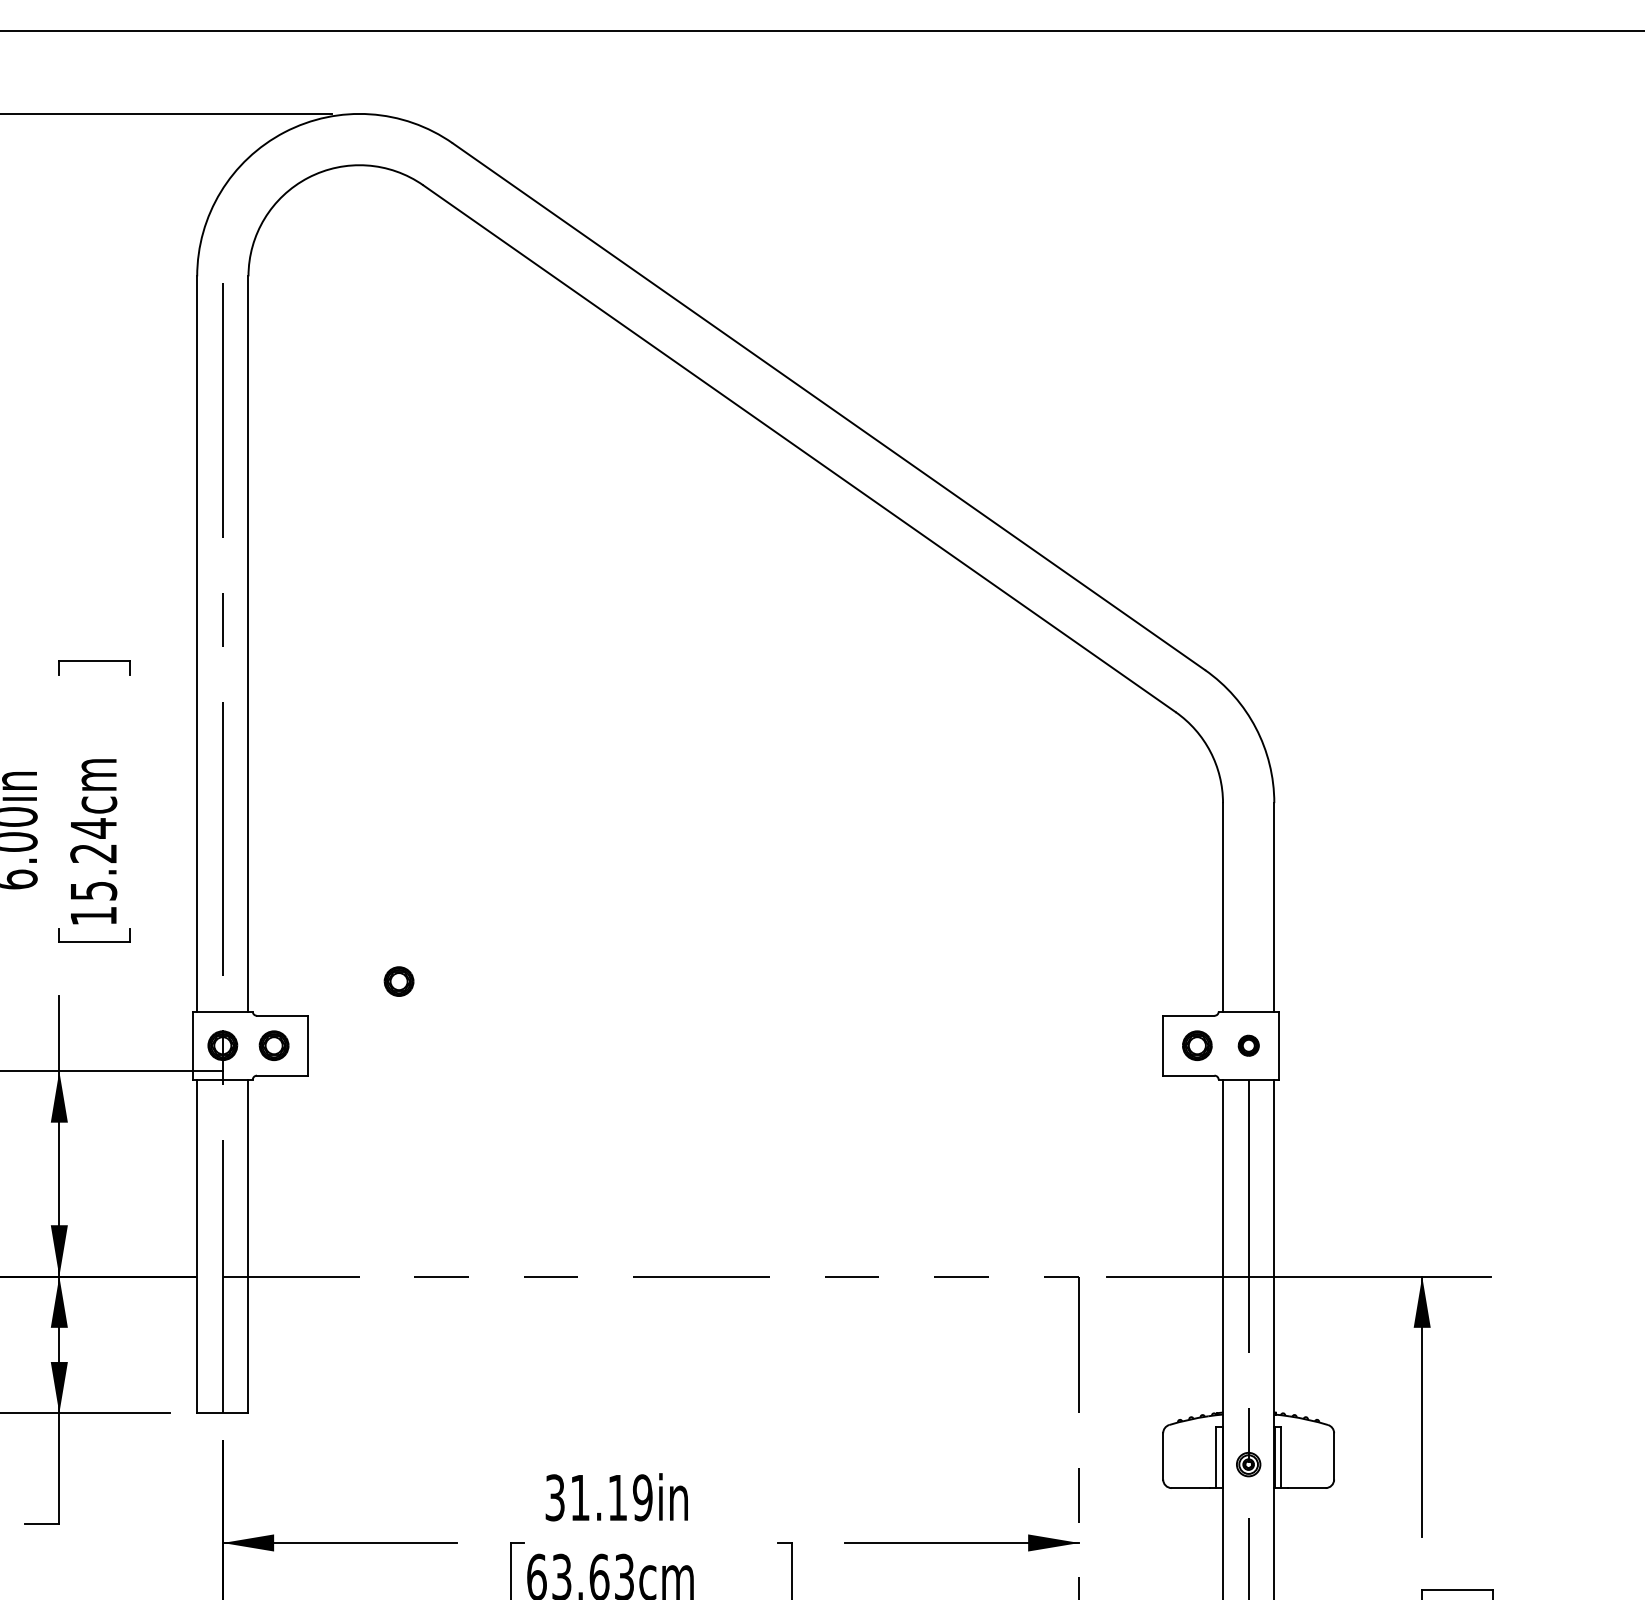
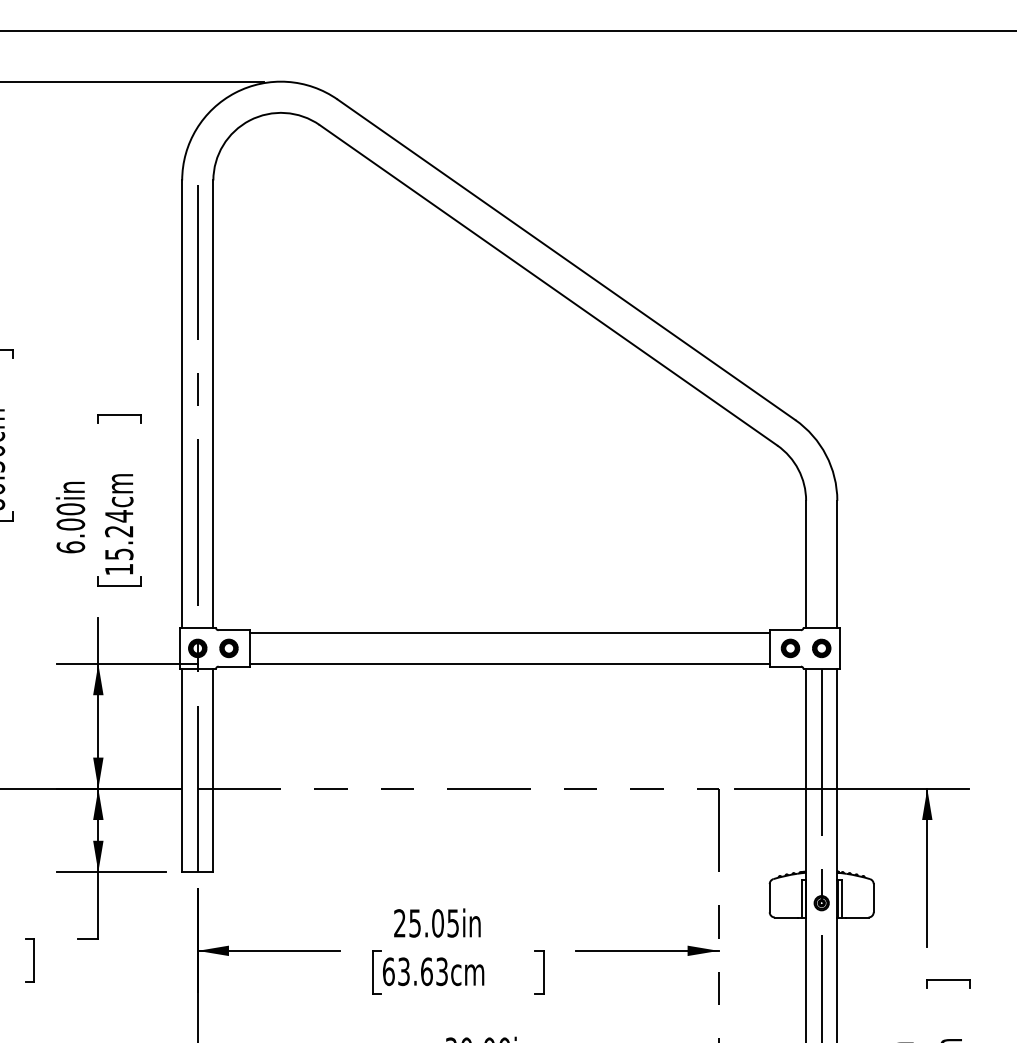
part: (398, 981) -> (304, 609), removed
line: (735, 1019) -> (509, 632), added
part: (1248, 1045) -> (821, 648), size x1.43
line: (735, 1072) -> (509, 664), added
text: (598, 1497) -> (426, 923), 31.19in -> 25.05in

